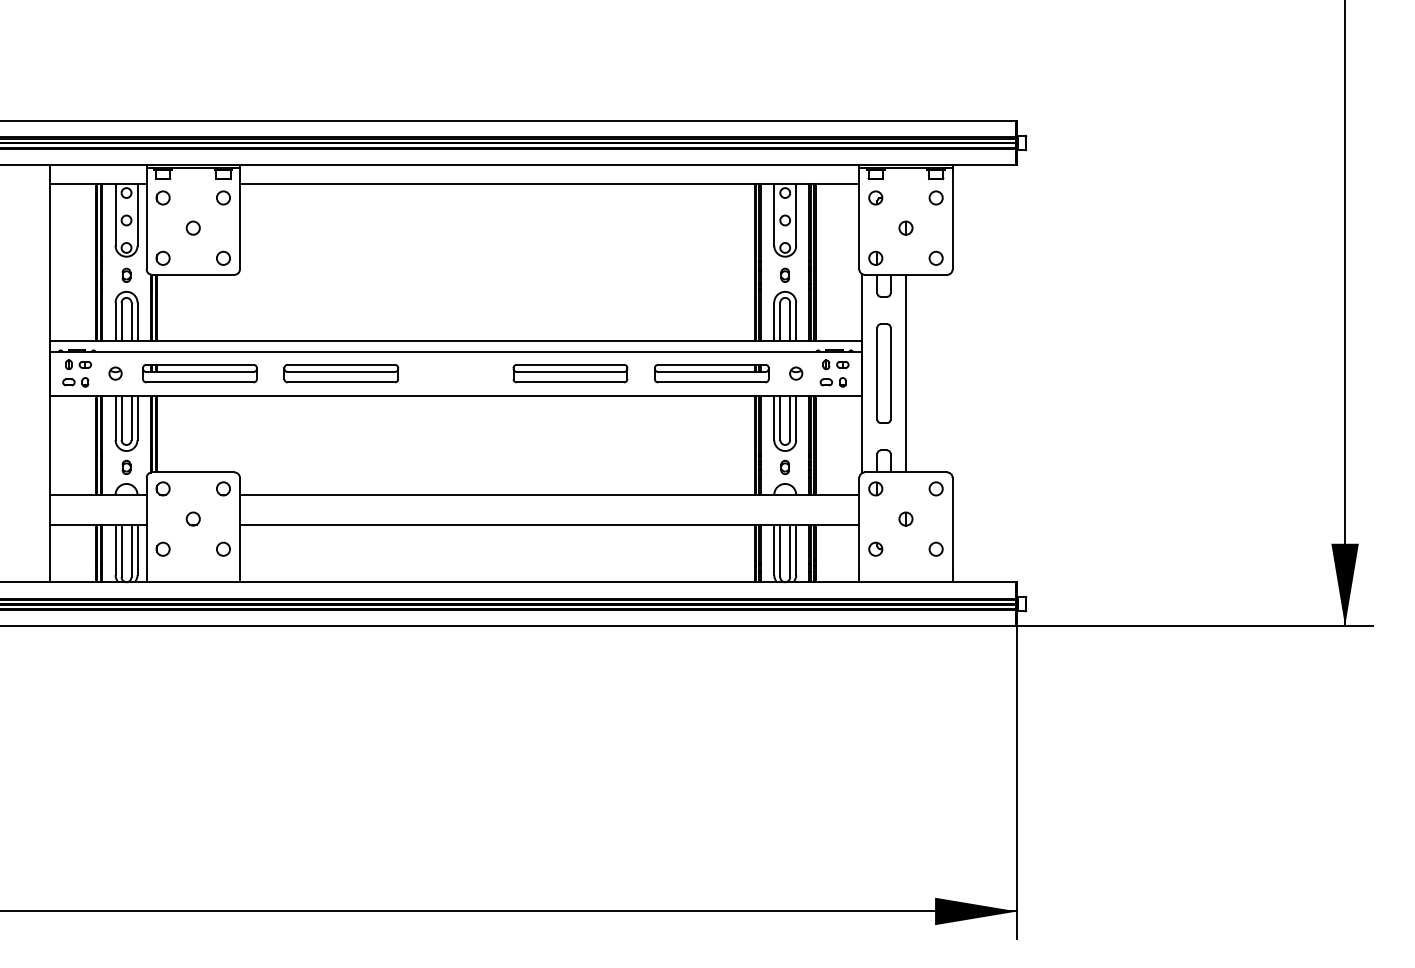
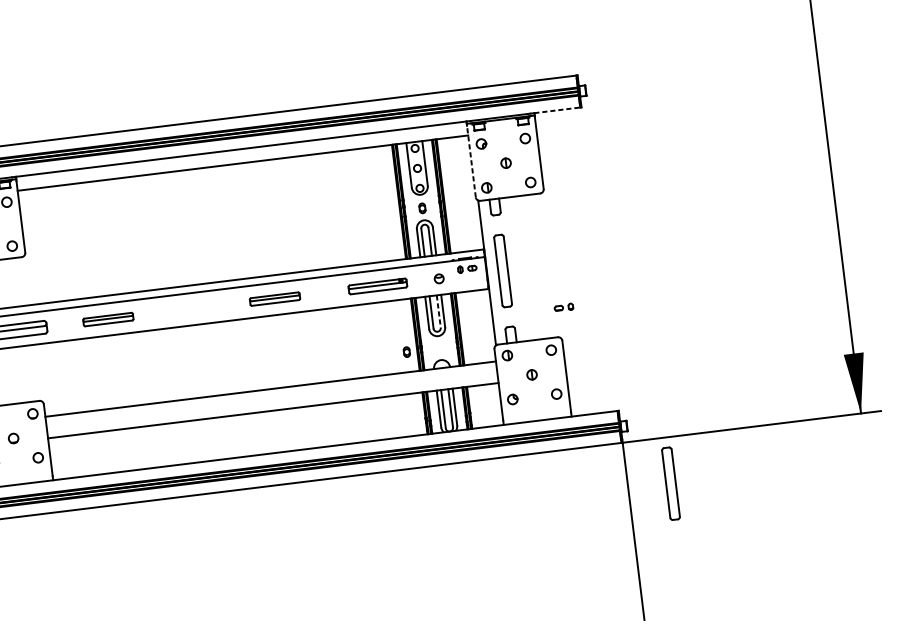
line: (984, 165) -> (557, 110), solid -> dashed
line: (859, 219) -> (471, 161), solid -> dashed
part: (341, 373) -> (108, 319), size x0.6
part: (570, 373) -> (275, 298), size x0.6
part: (711, 373) -> (377, 286), size x0.7
line: (905, 373) -> (518, 269), removed
part: (832, 382) -> (563, 307), moved
line: (790, 418) -> (439, 312), solid -> dashed
part: (784, 467) -> (406, 352), moved
part: (1075, 689) -> (670, 483), added

